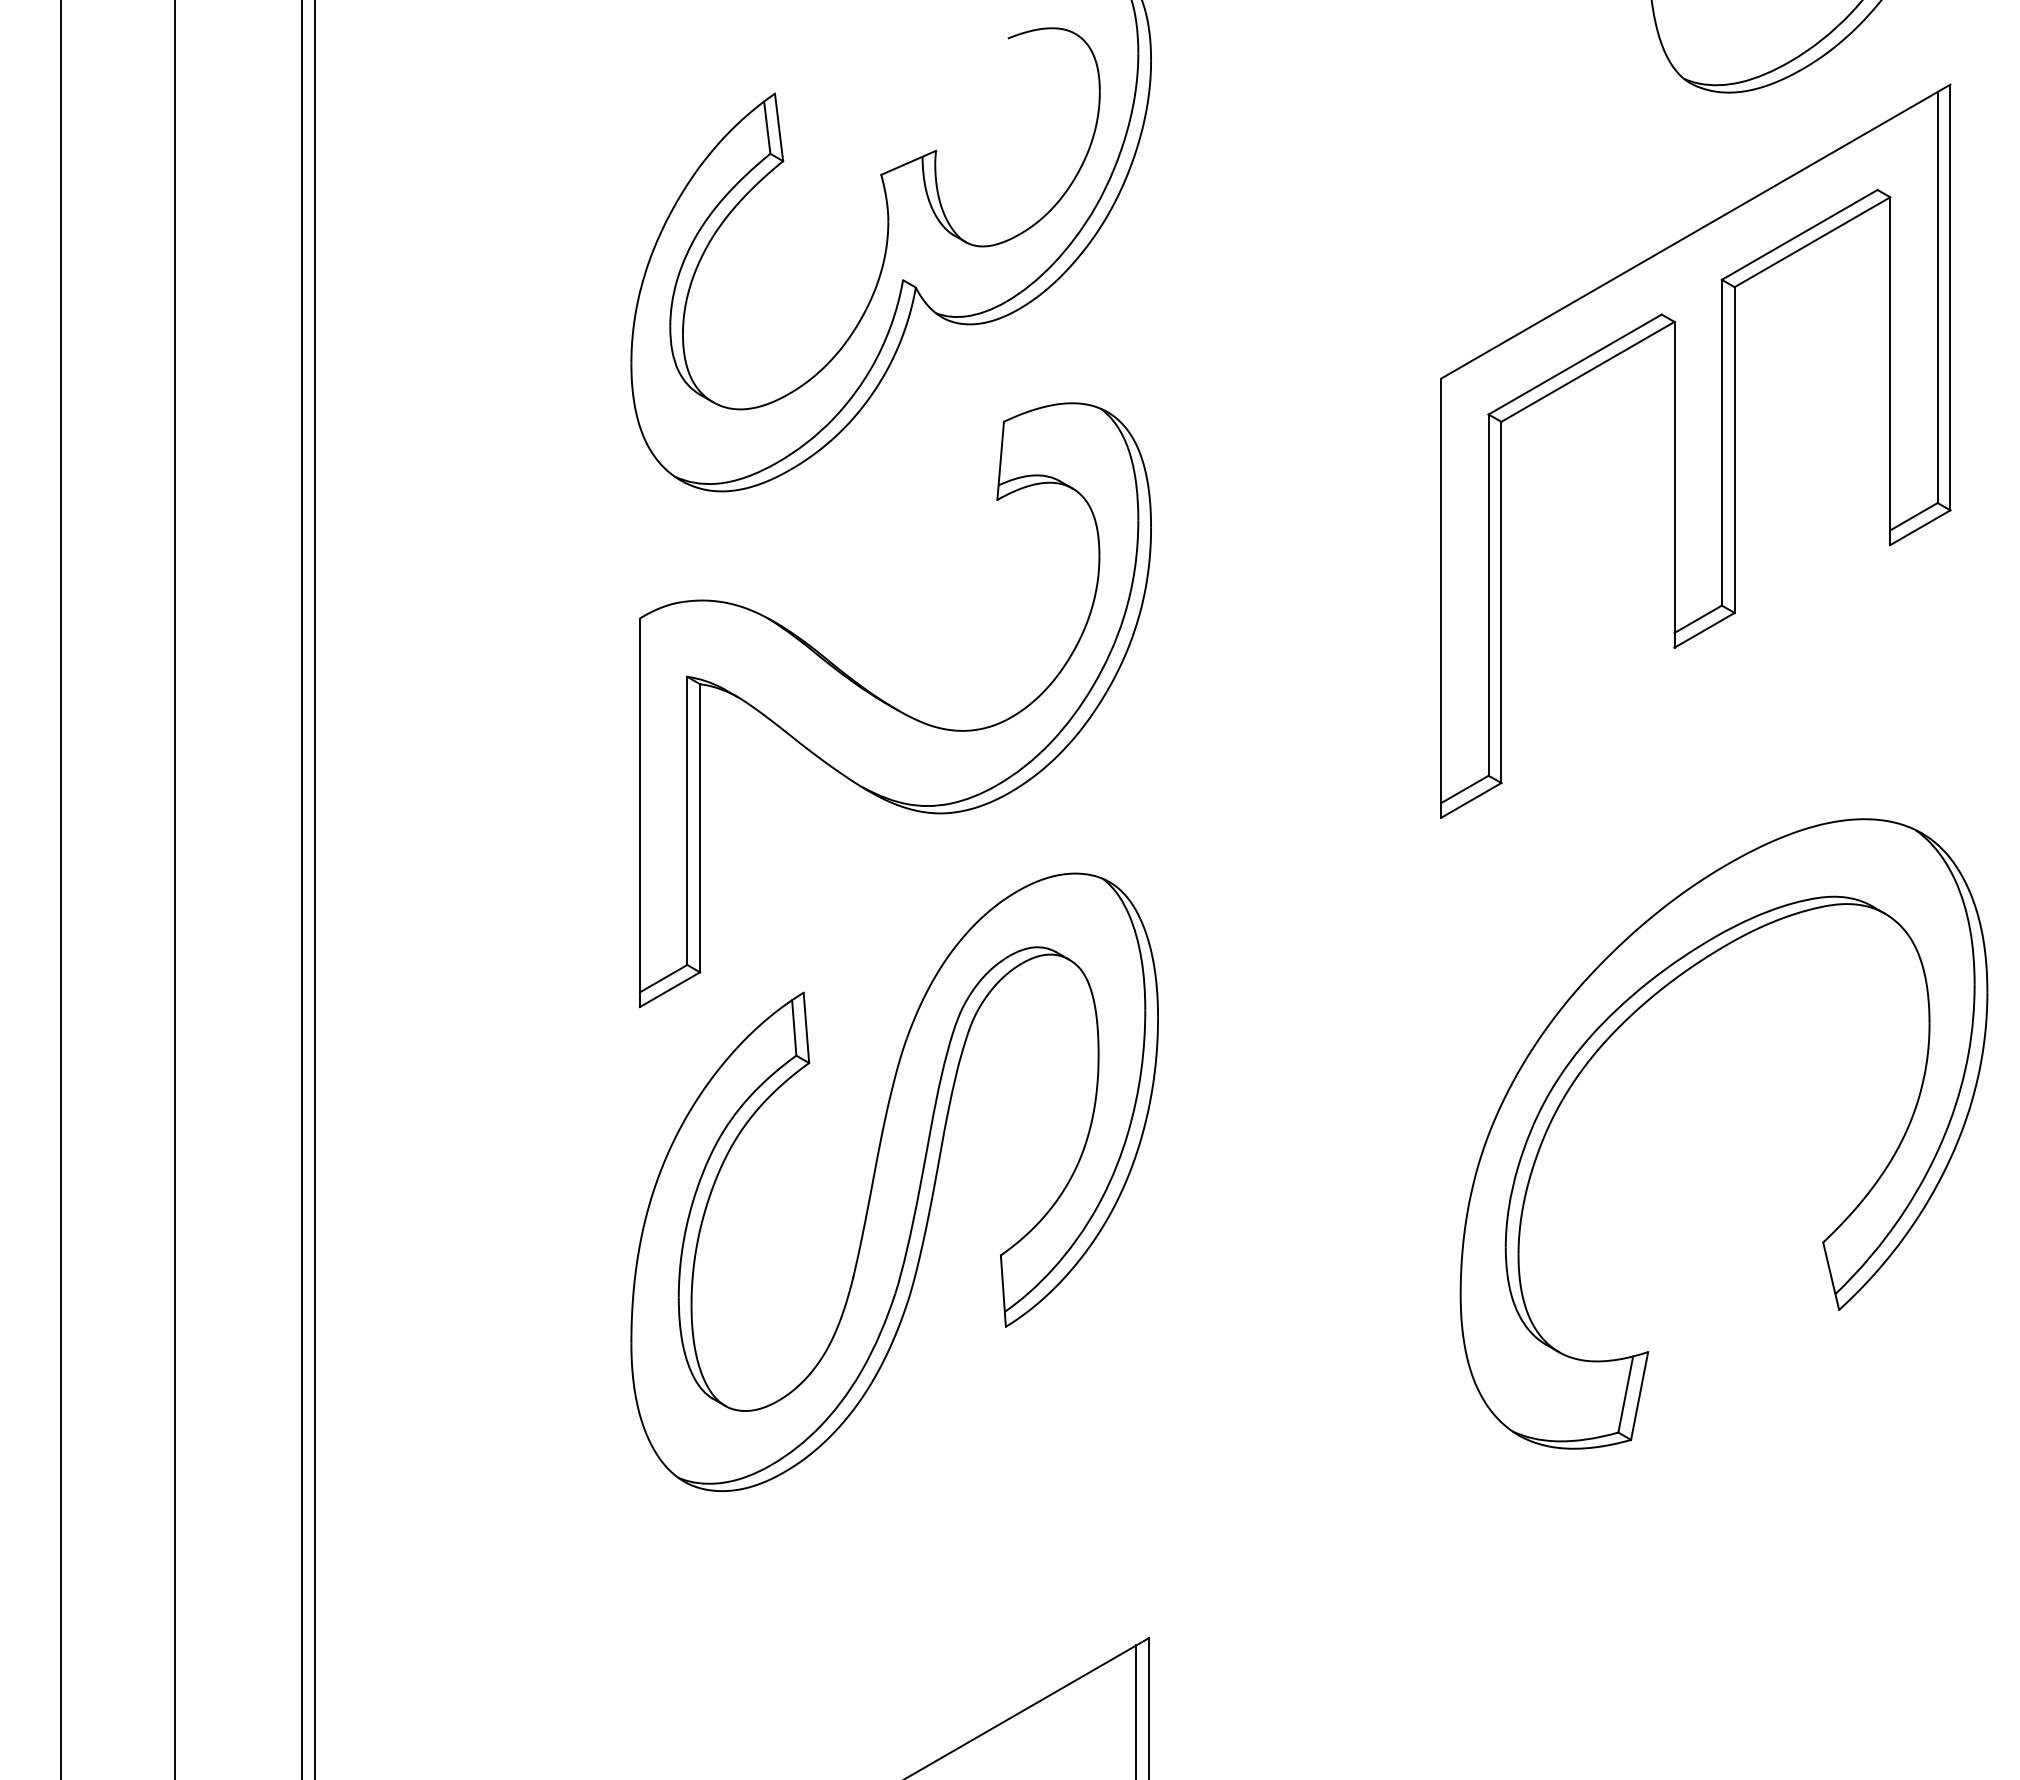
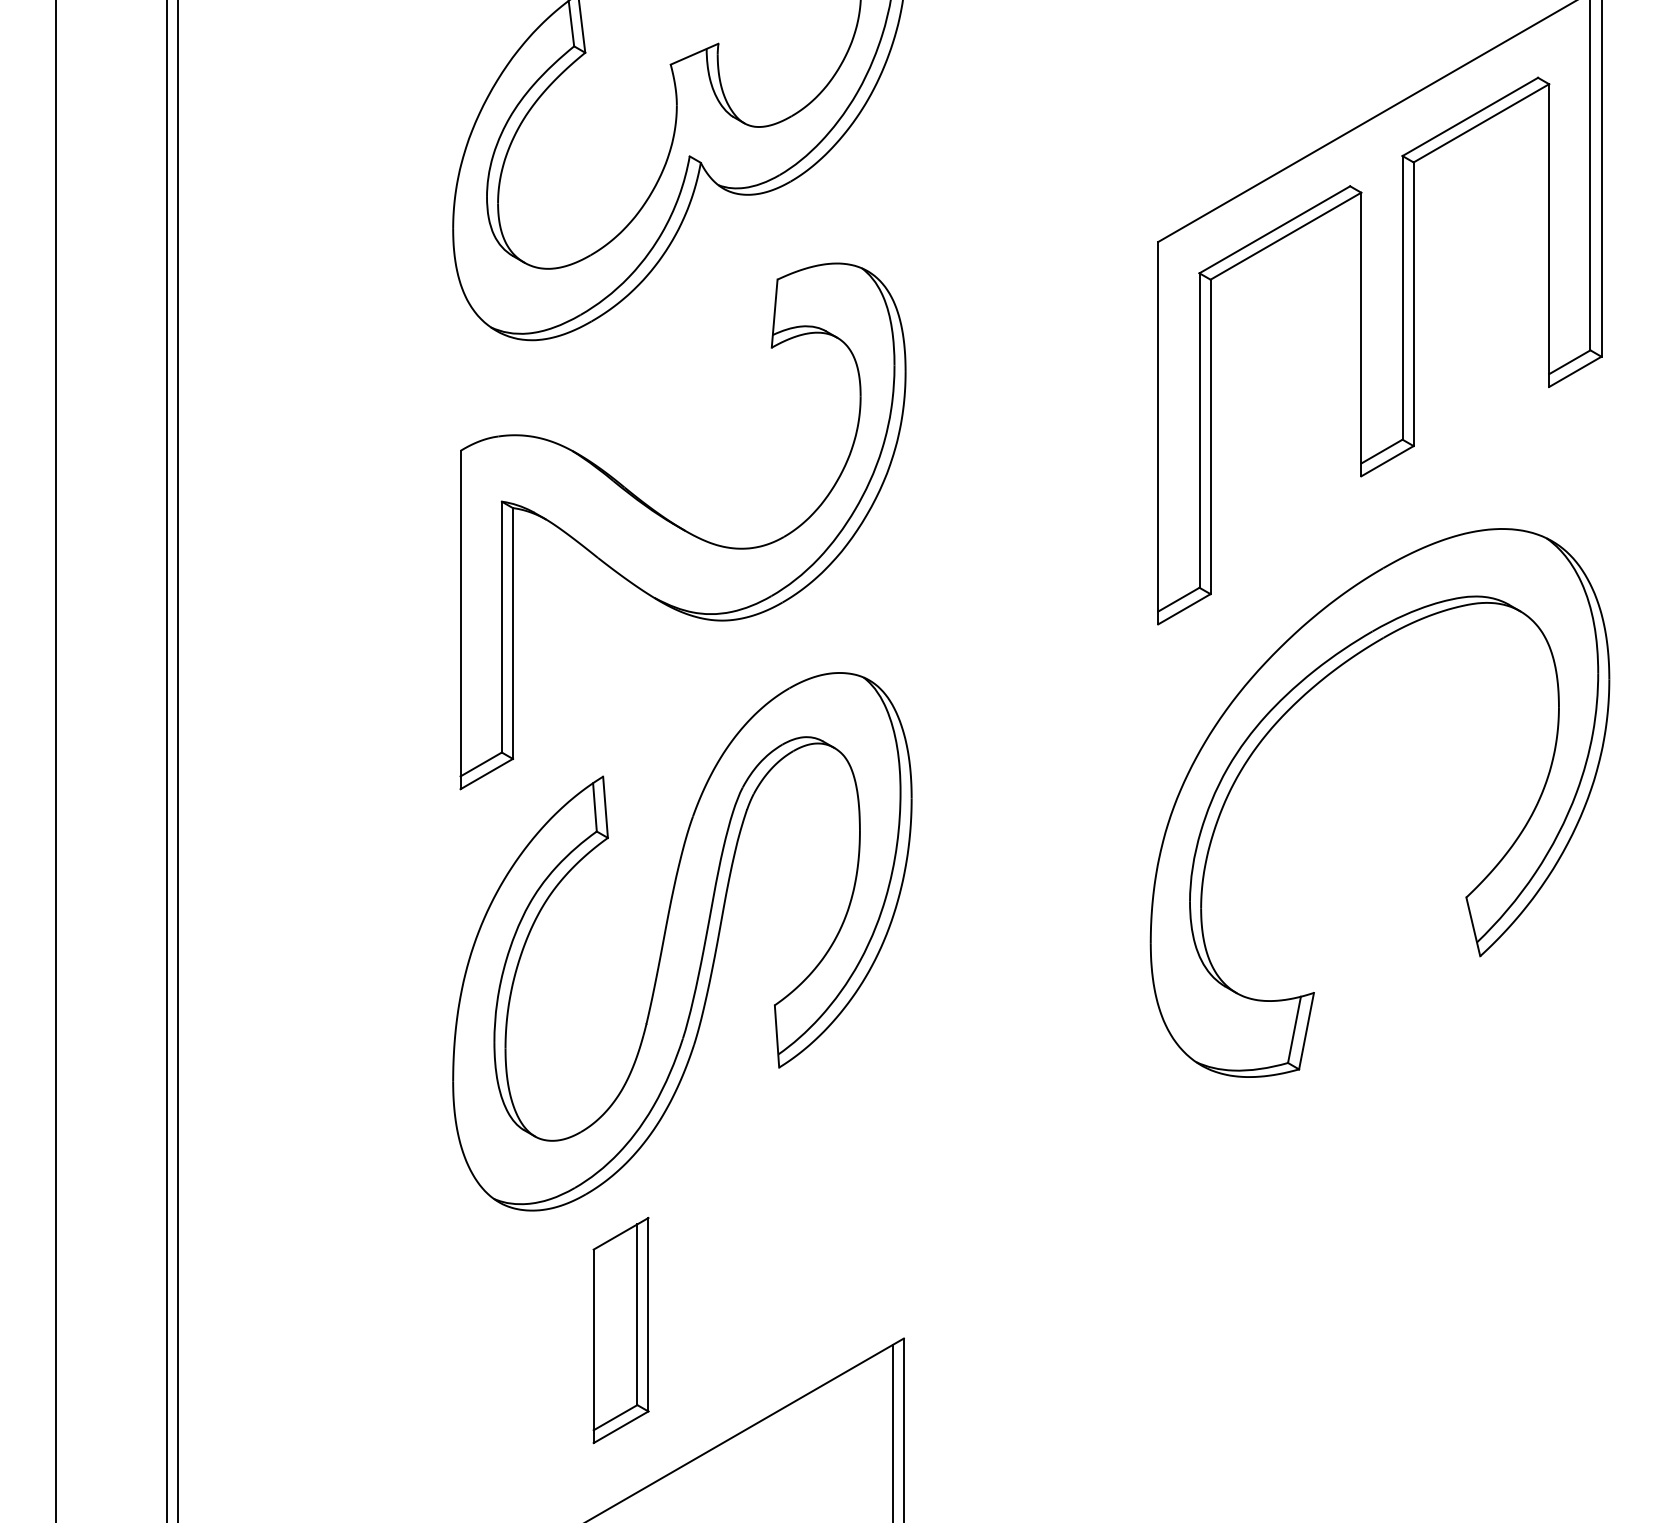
part: (1824, 1239) -> (1467, 894), moved
part: (823, 1628) -> (620, 1330), added

